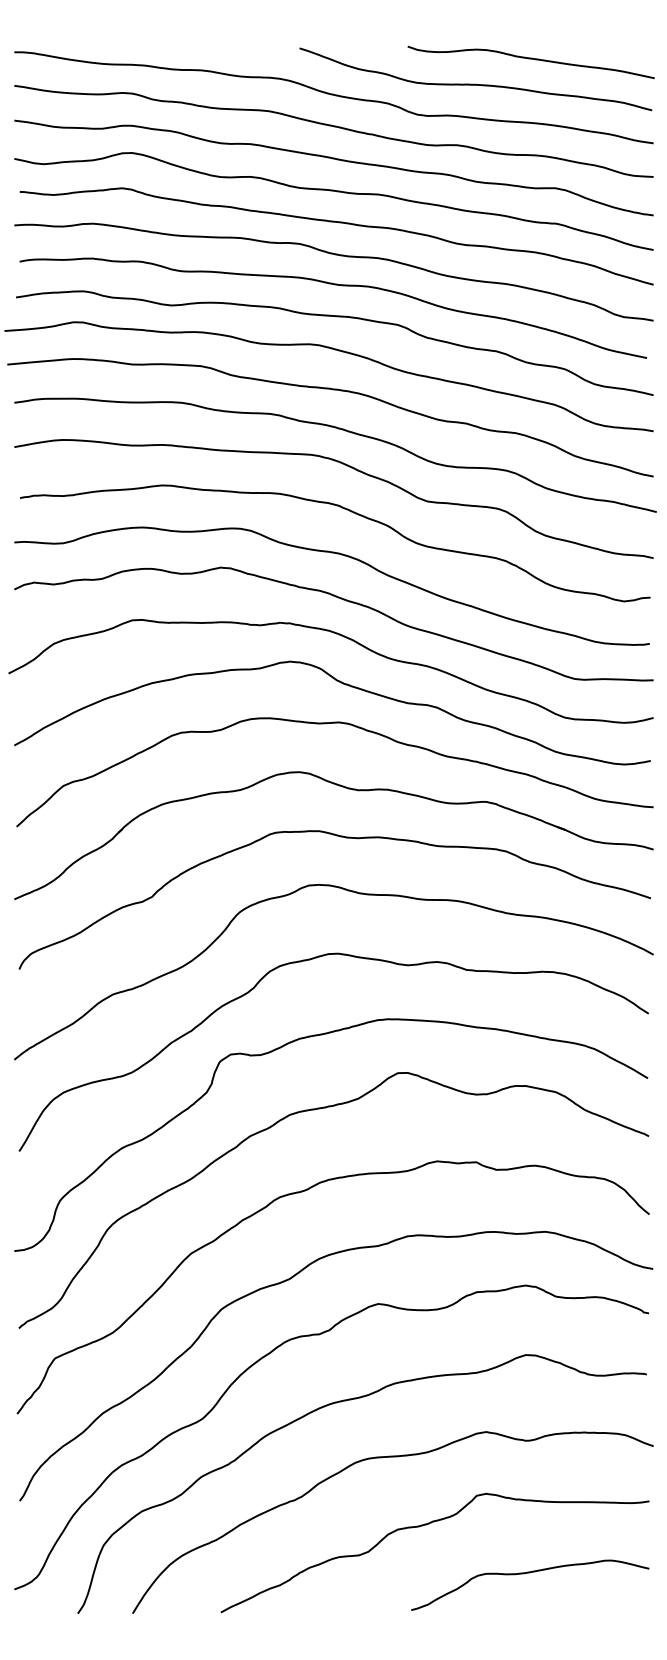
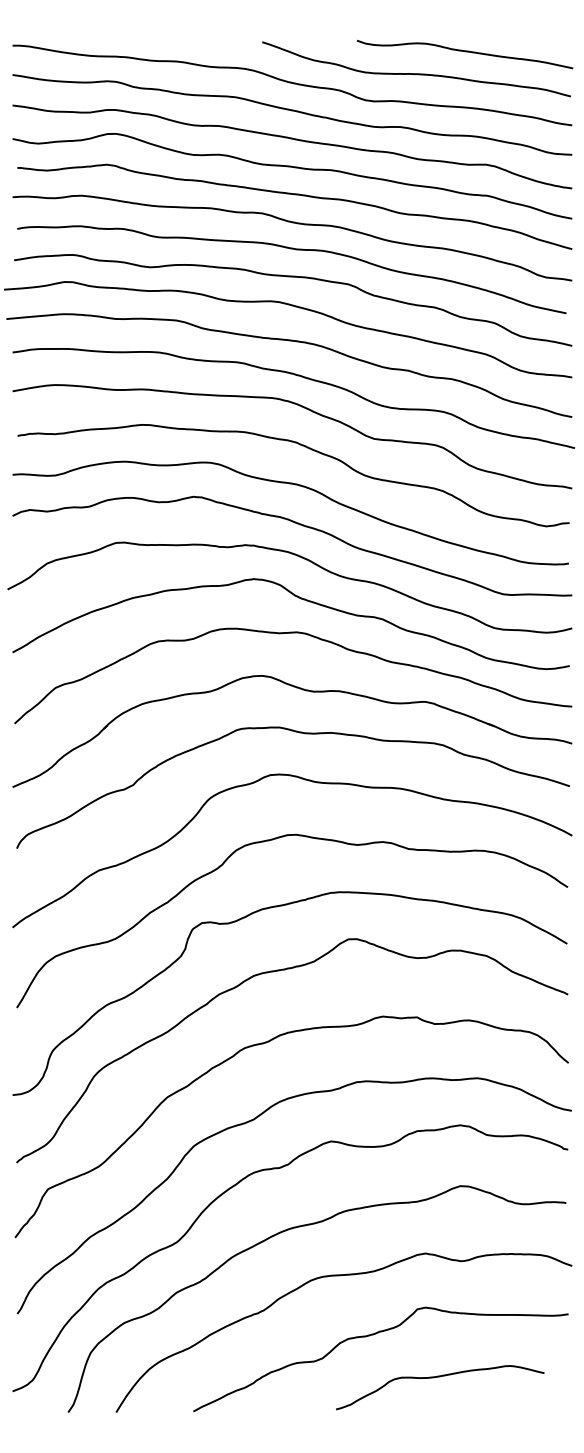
curve: (530, 1573) -> (440, 1377), moved

